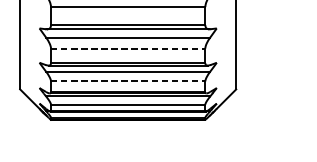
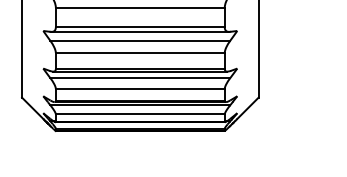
line: (128, 48) -> (140, 52), dashed -> solid
line: (128, 81) -> (140, 88), dashed -> solid

